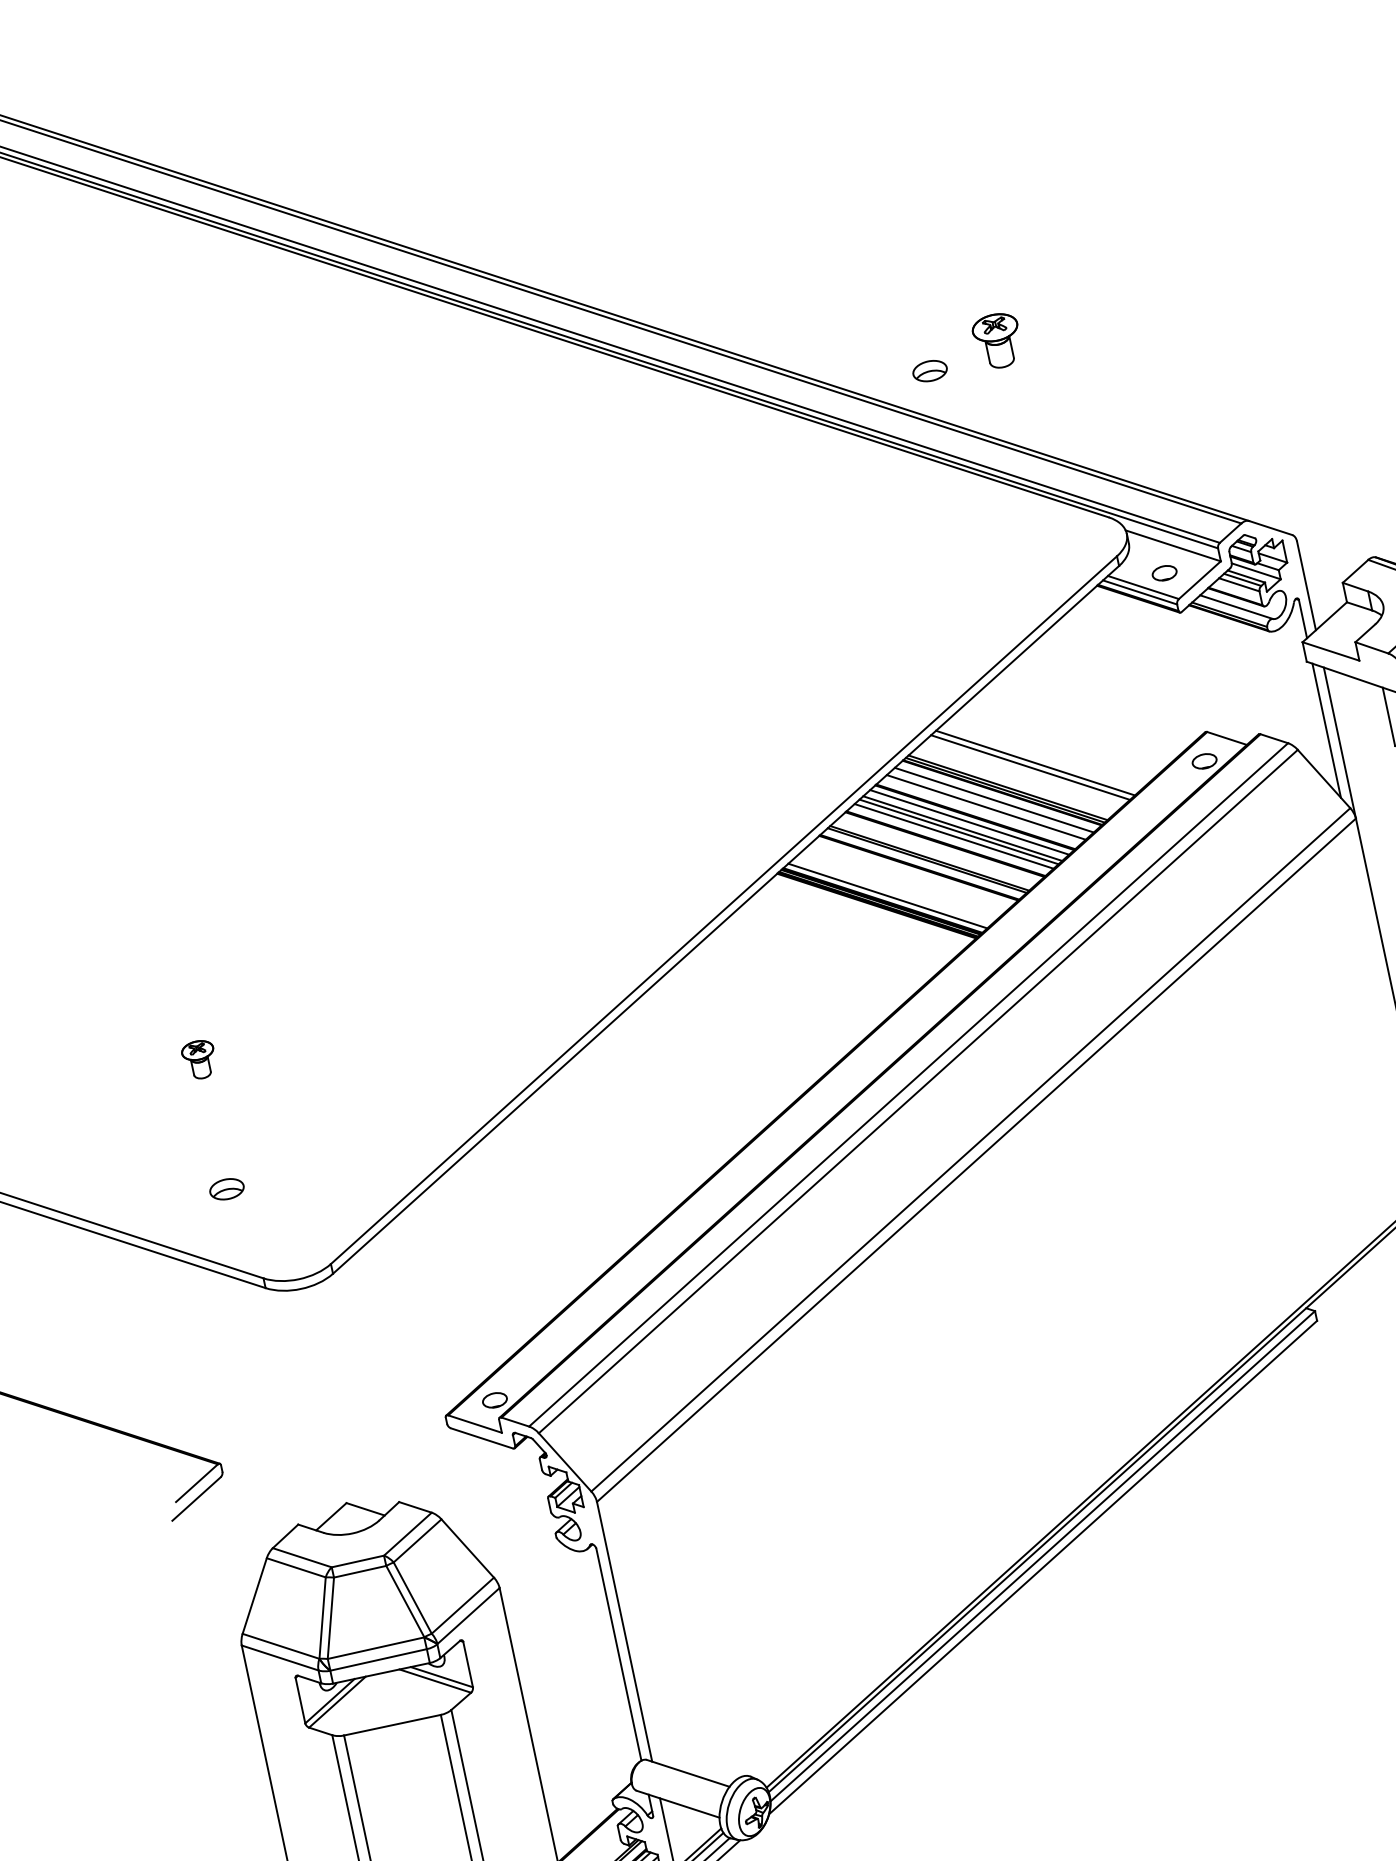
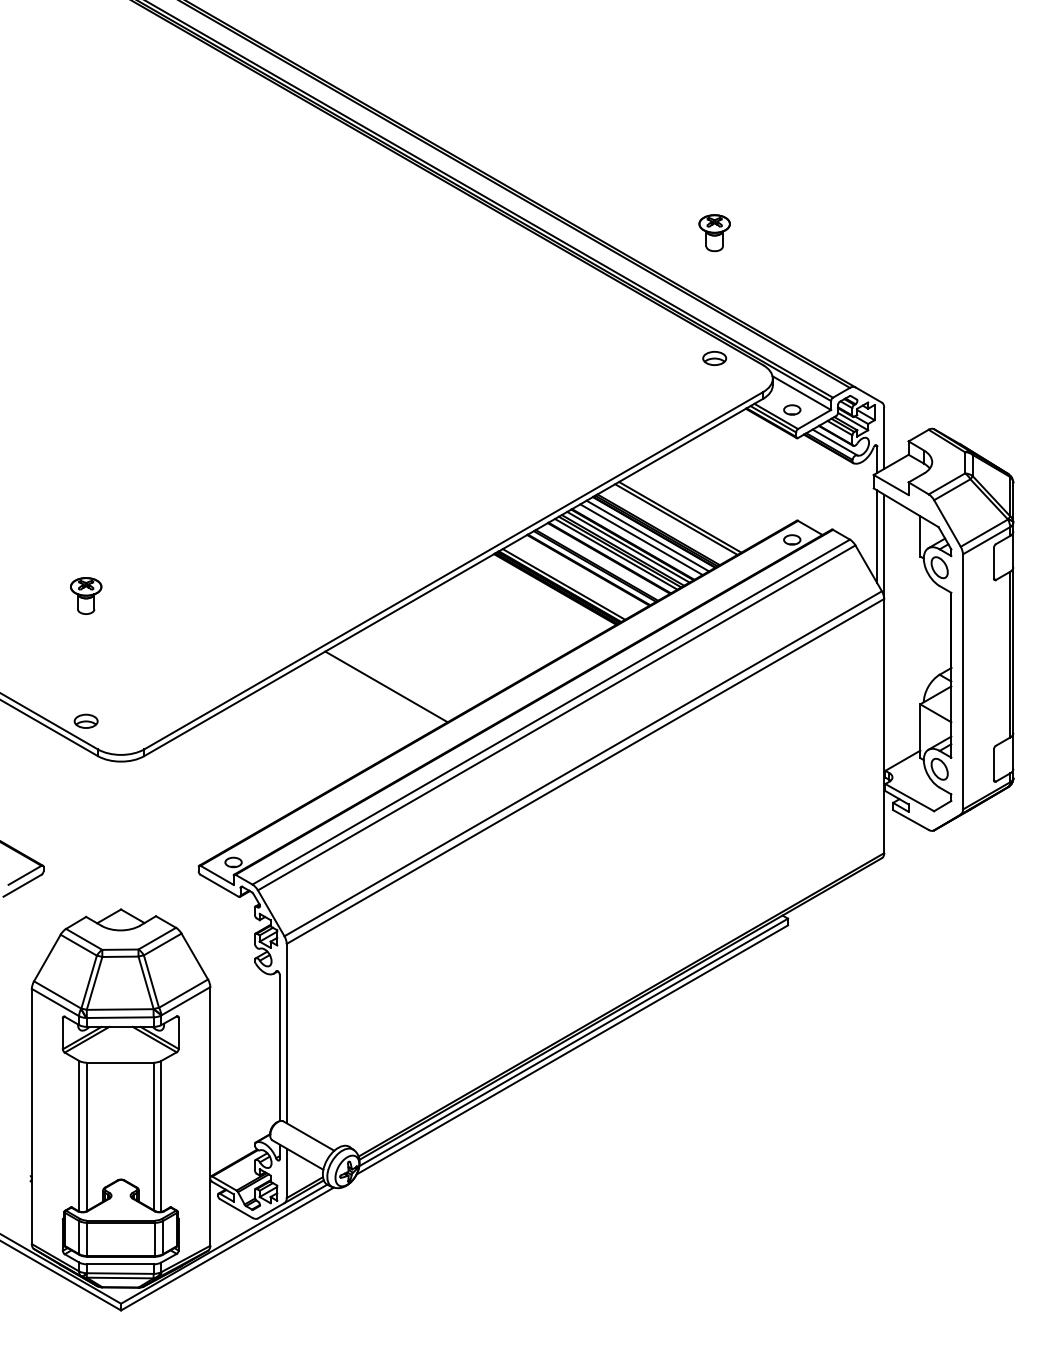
part: (929, 371) -> (714, 358), moved
part: (199, 1059) -> (86, 595), size x1.43
line: (662, 1098) -> (386, 686), added
part: (225, 1188) -> (85, 720), moved

